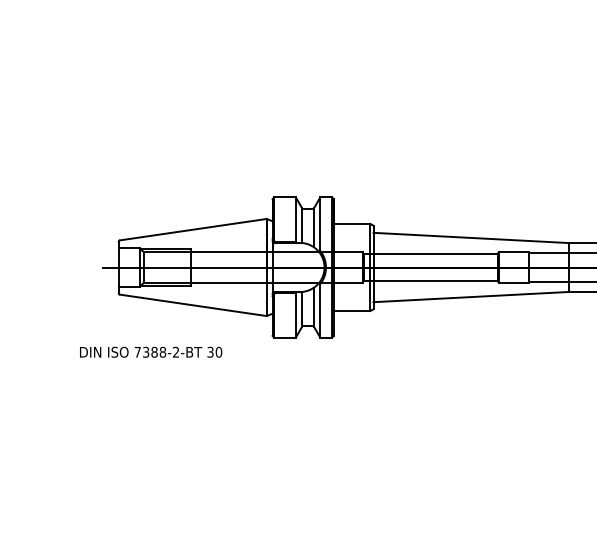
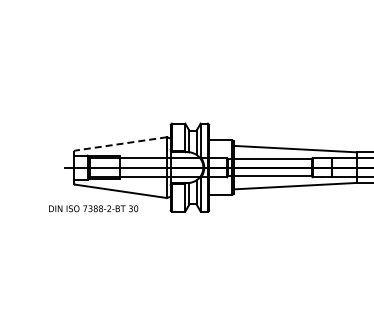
line: (192, 230) -> (120, 144), solid -> dashed
text: (150, 351) -> (93, 208), moved

